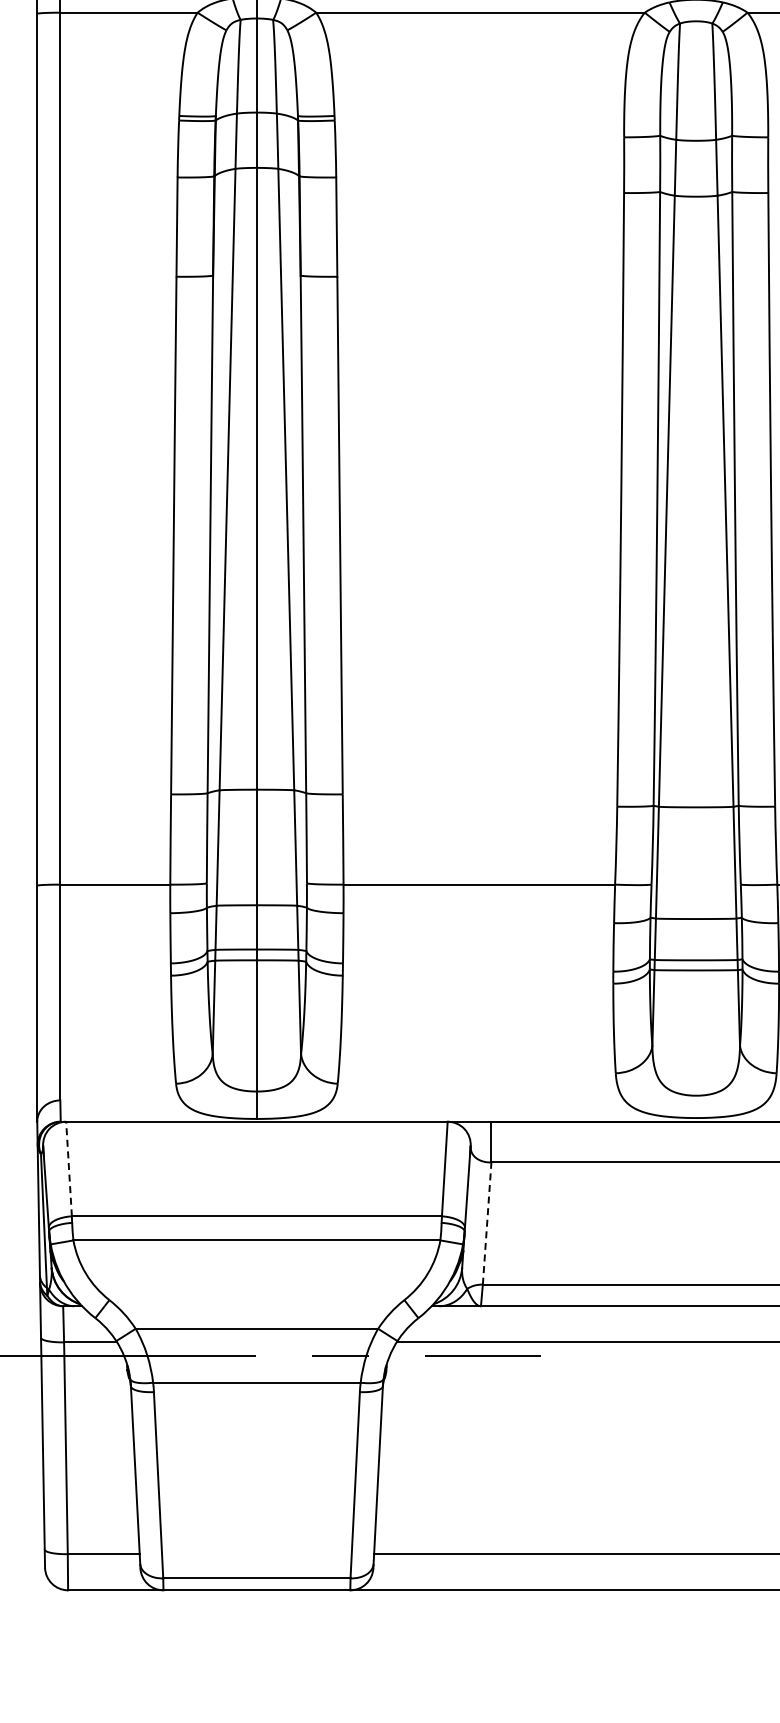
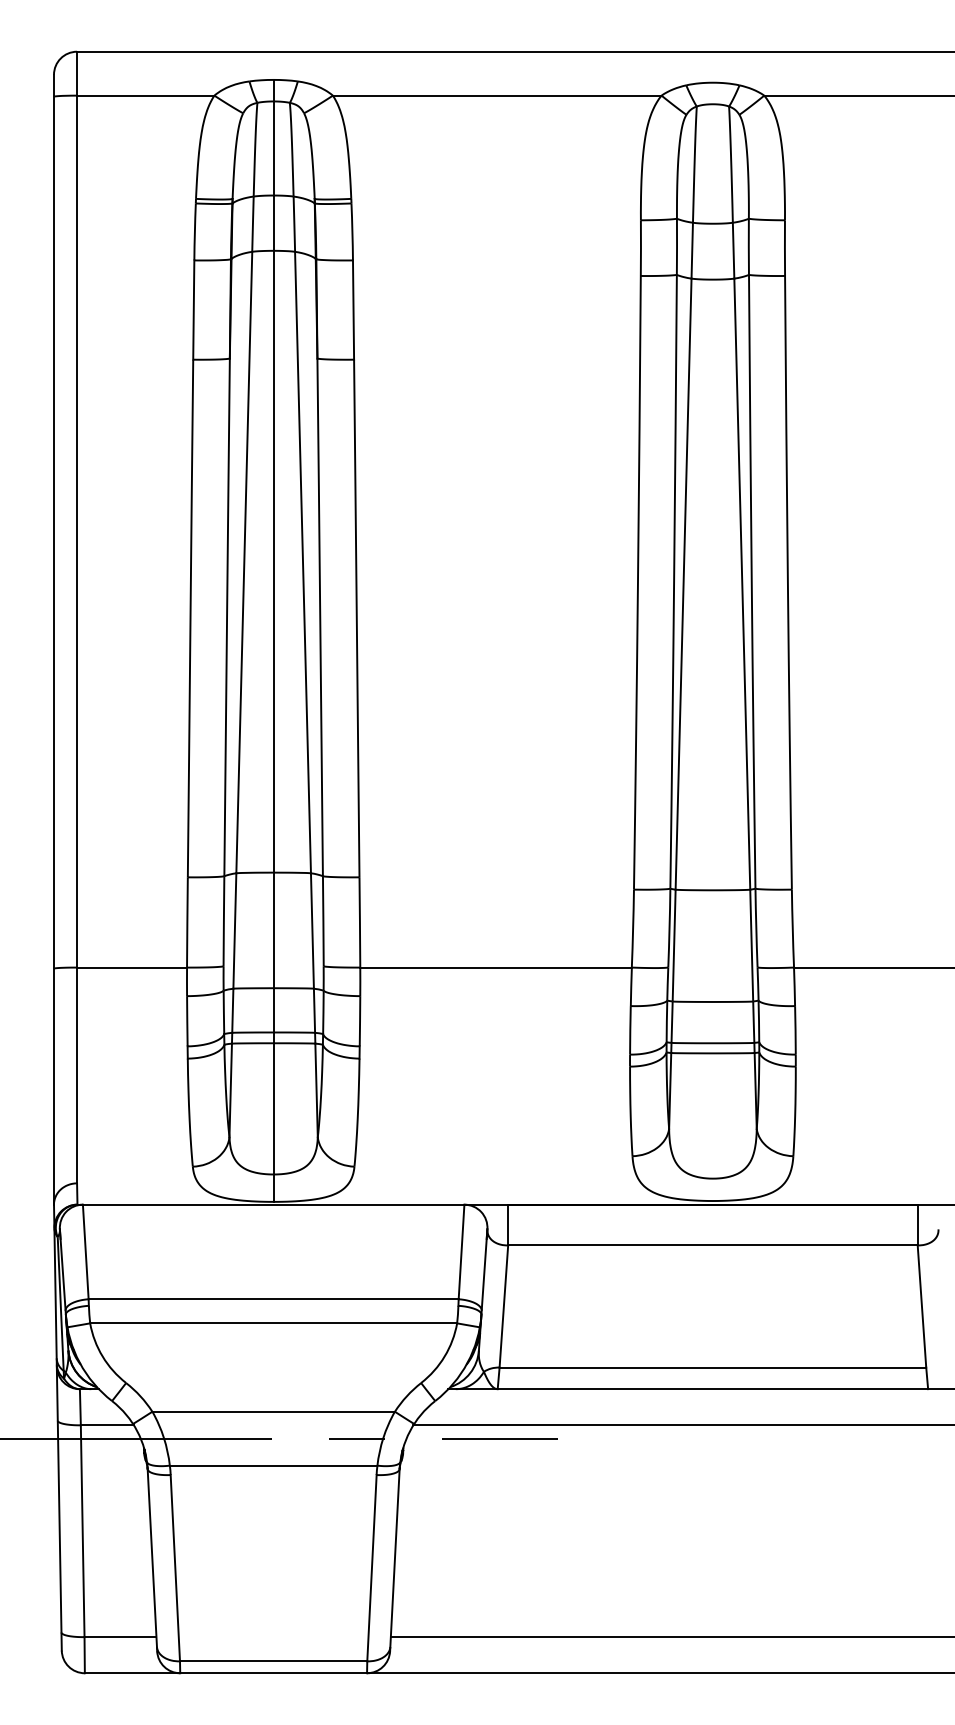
line: (68, 1168) -> (85, 1251), dashed -> solid
line: (486, 1223) -> (503, 1306), dashed -> solid

